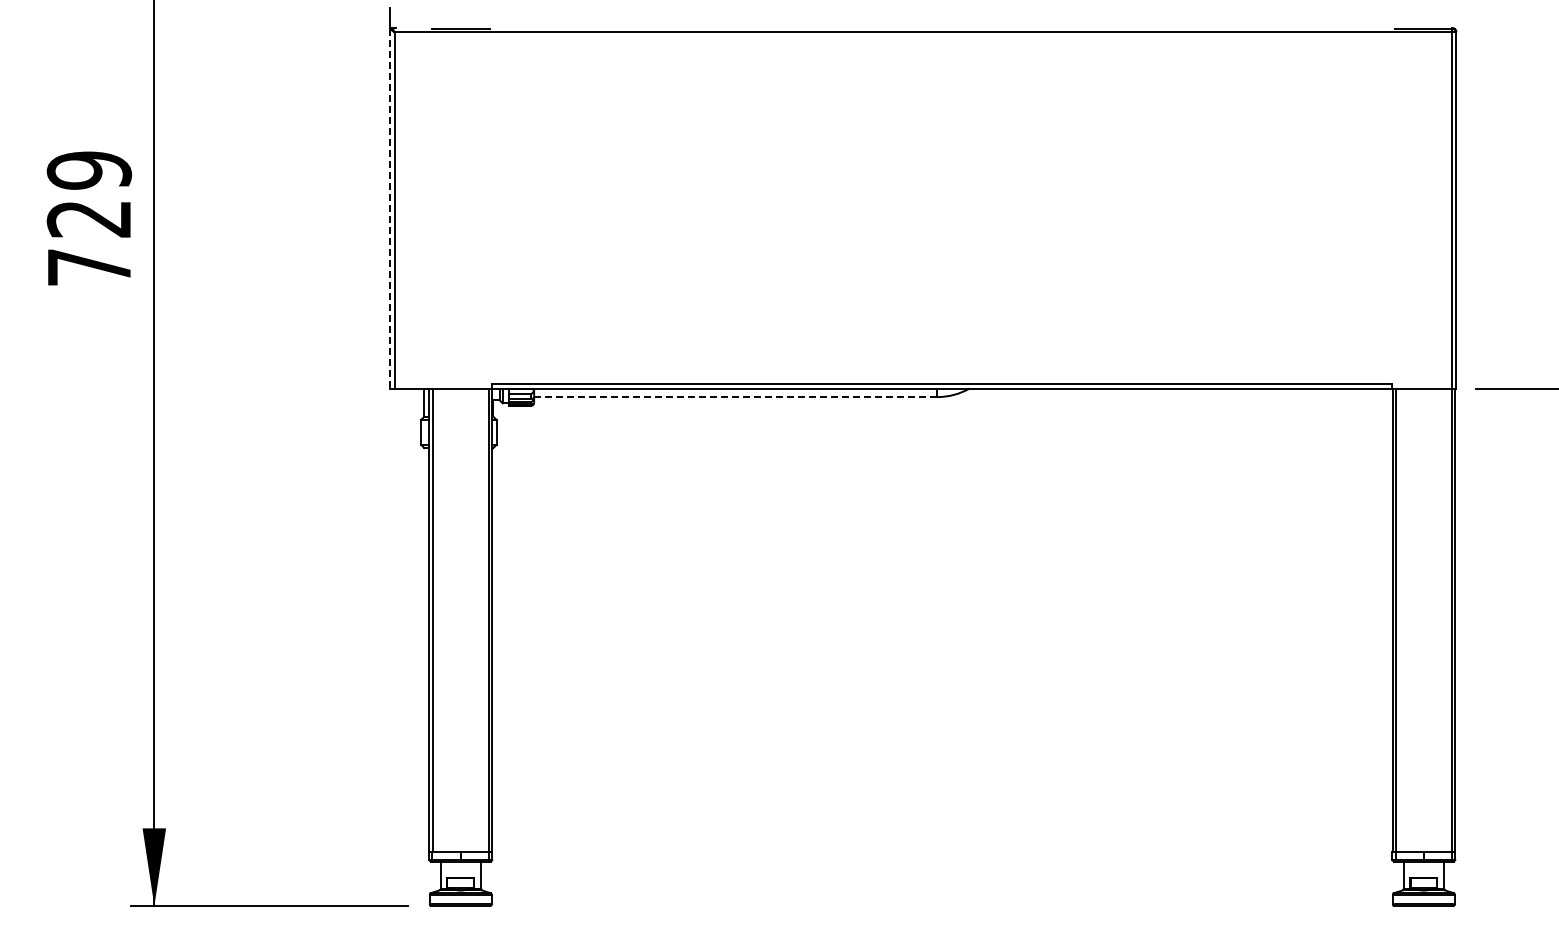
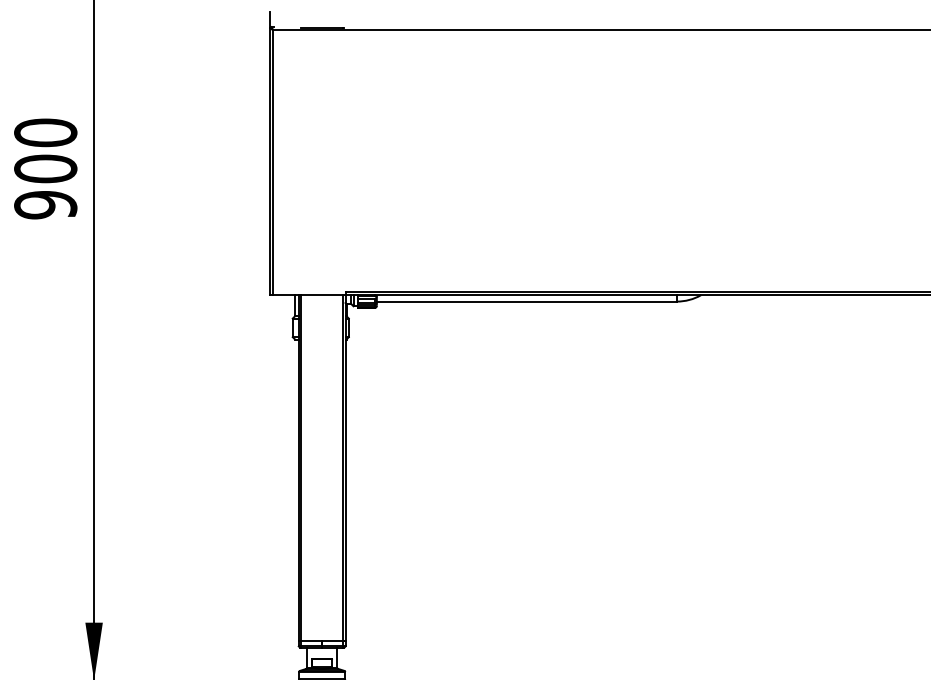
line: (390, 208) -> (269, 161), dashed -> solid
text: (89, 218) -> (45, 168), 729 -> 900
line: (736, 397) -> (527, 301), dashed -> solid

